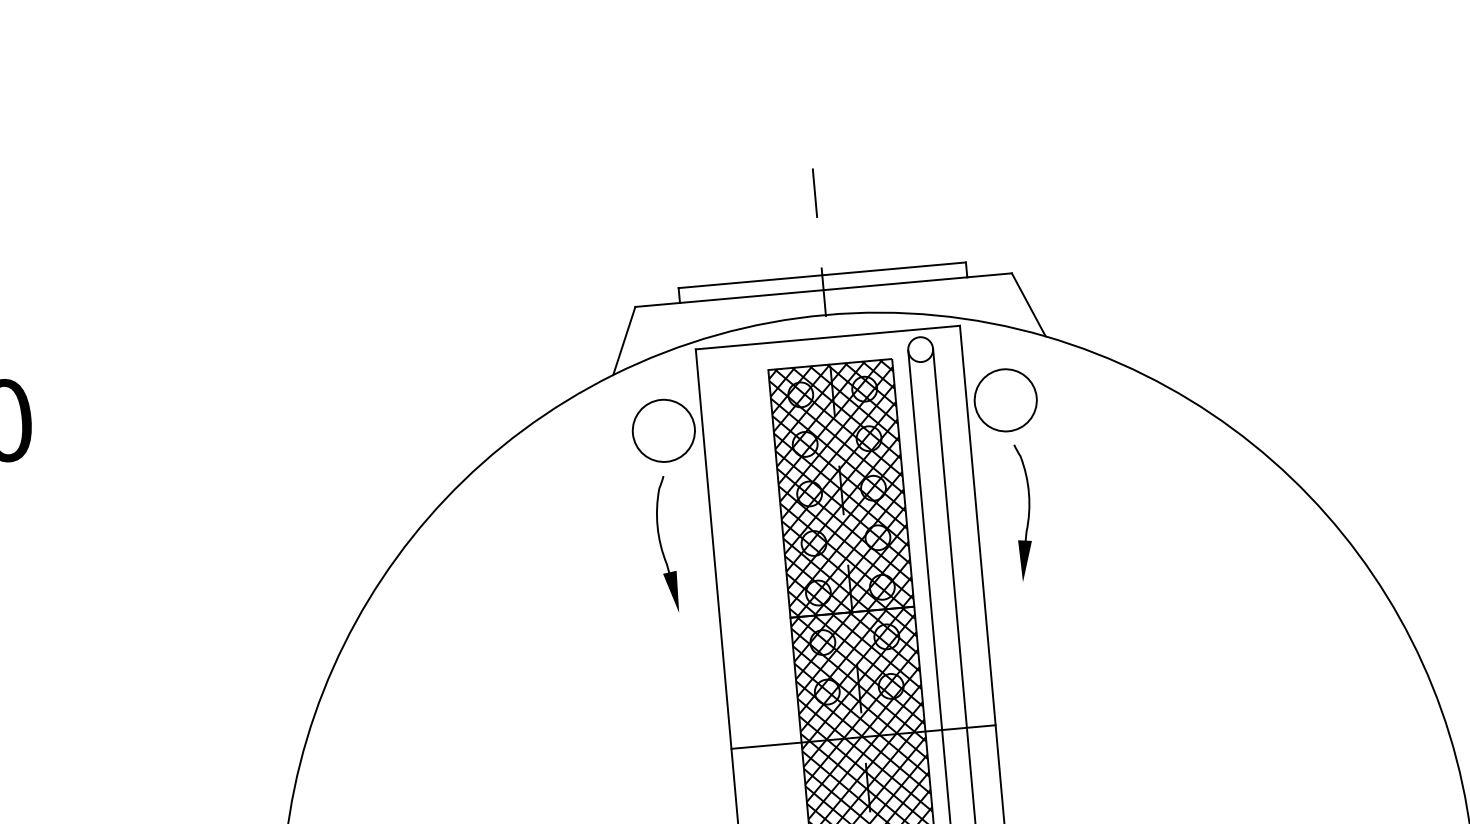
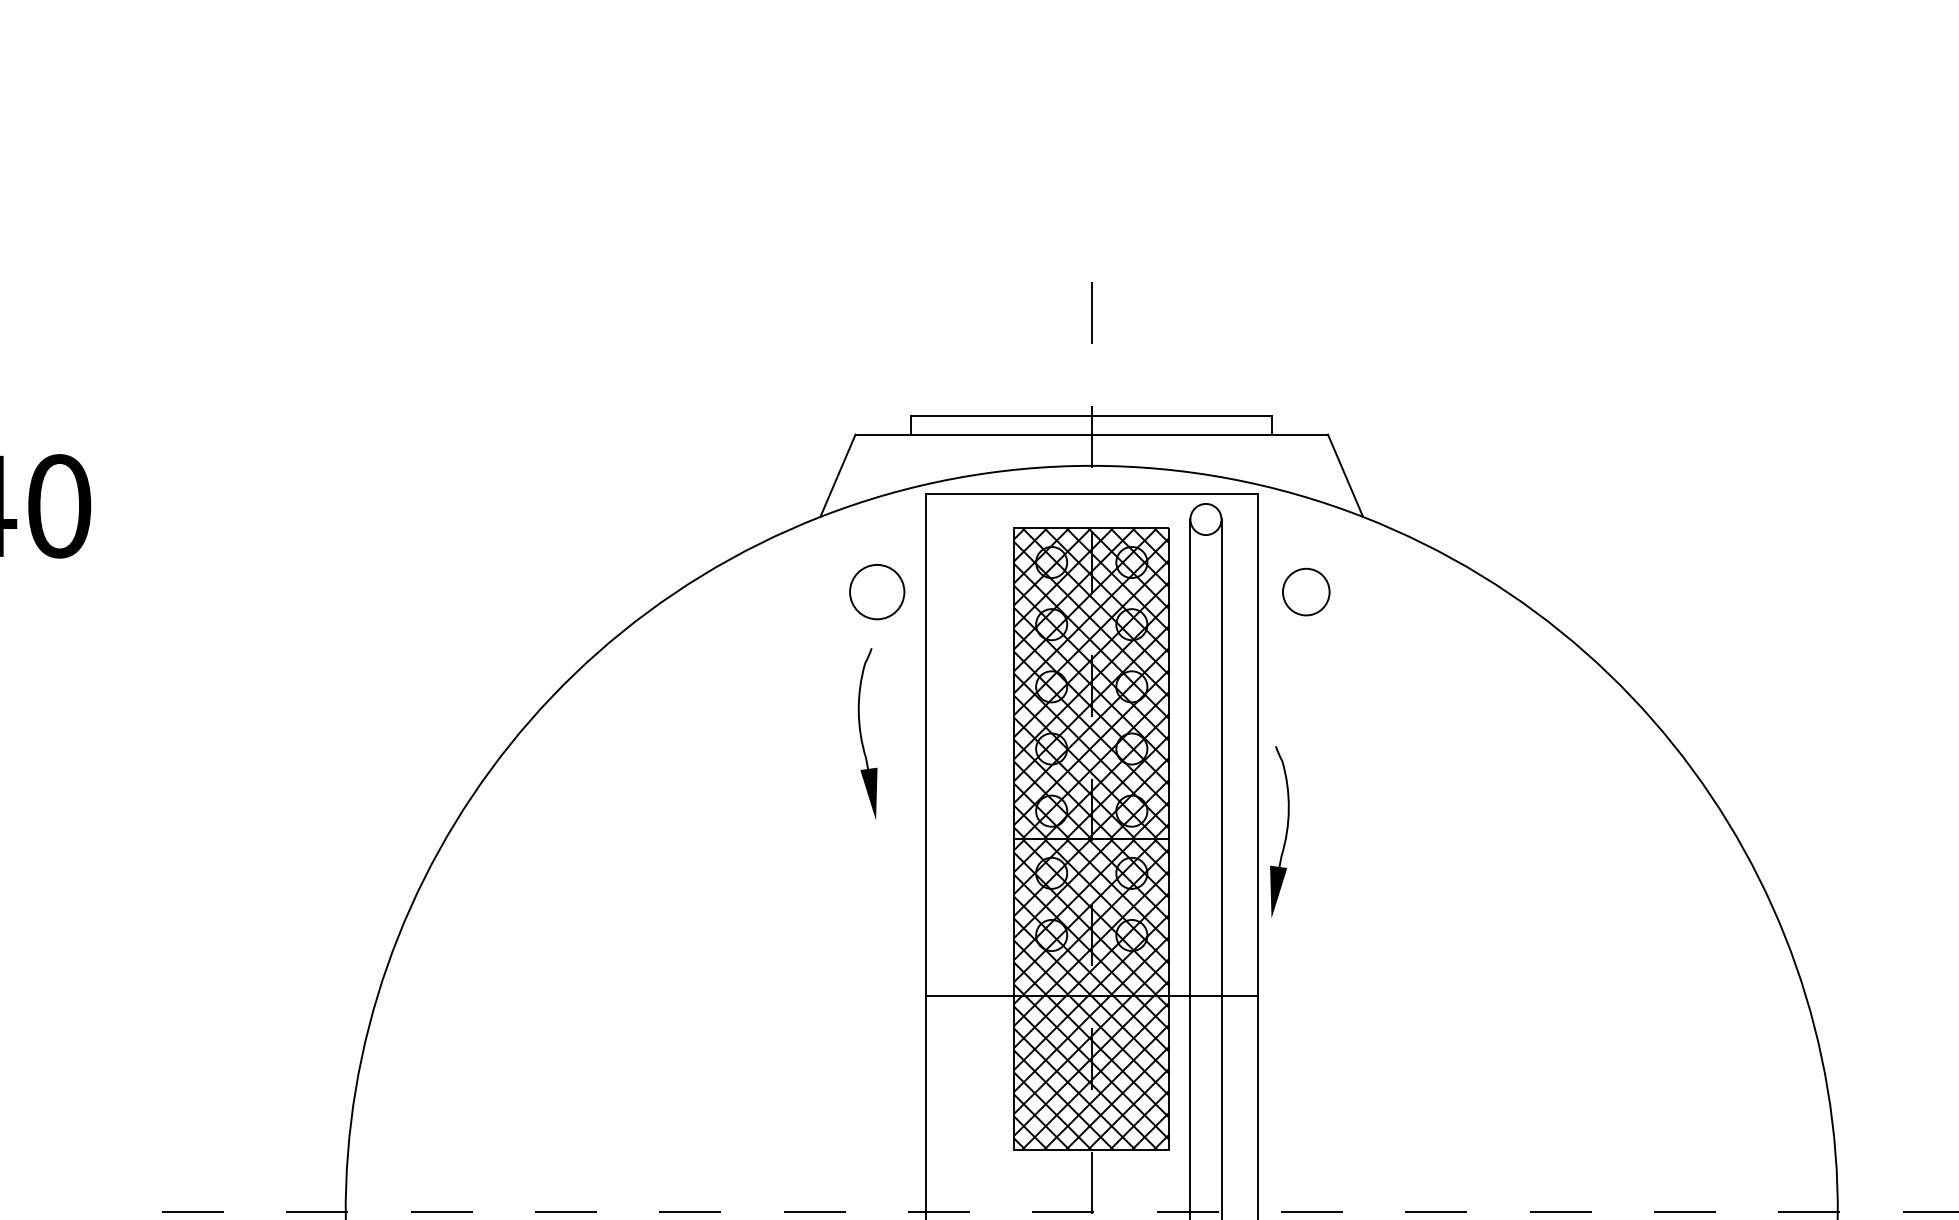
circle: (1005, 399) -> (1306, 591), size x0.6
circle: (664, 430) -> (877, 591), size x0.7
part: (1028, 513) -> (1285, 833), moved

